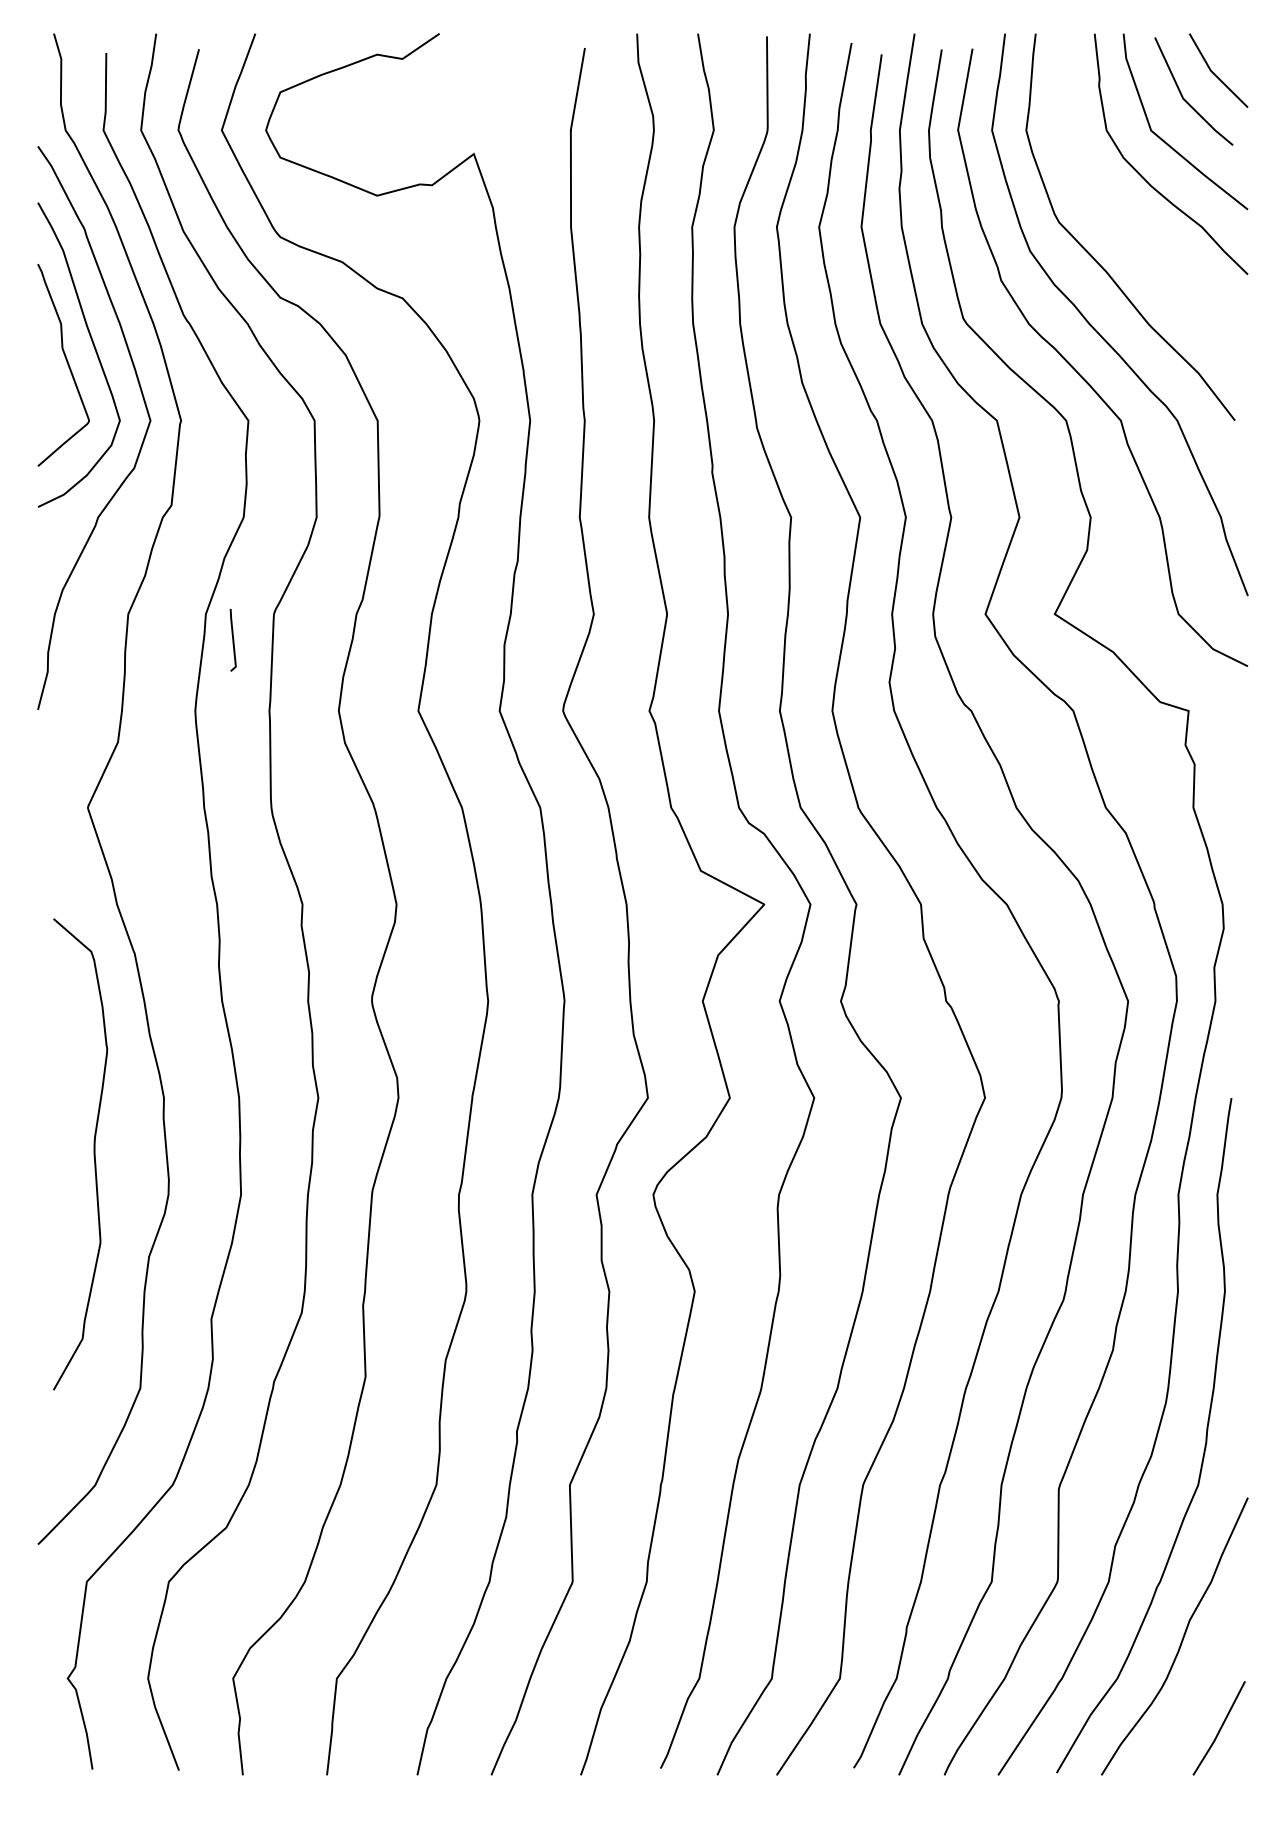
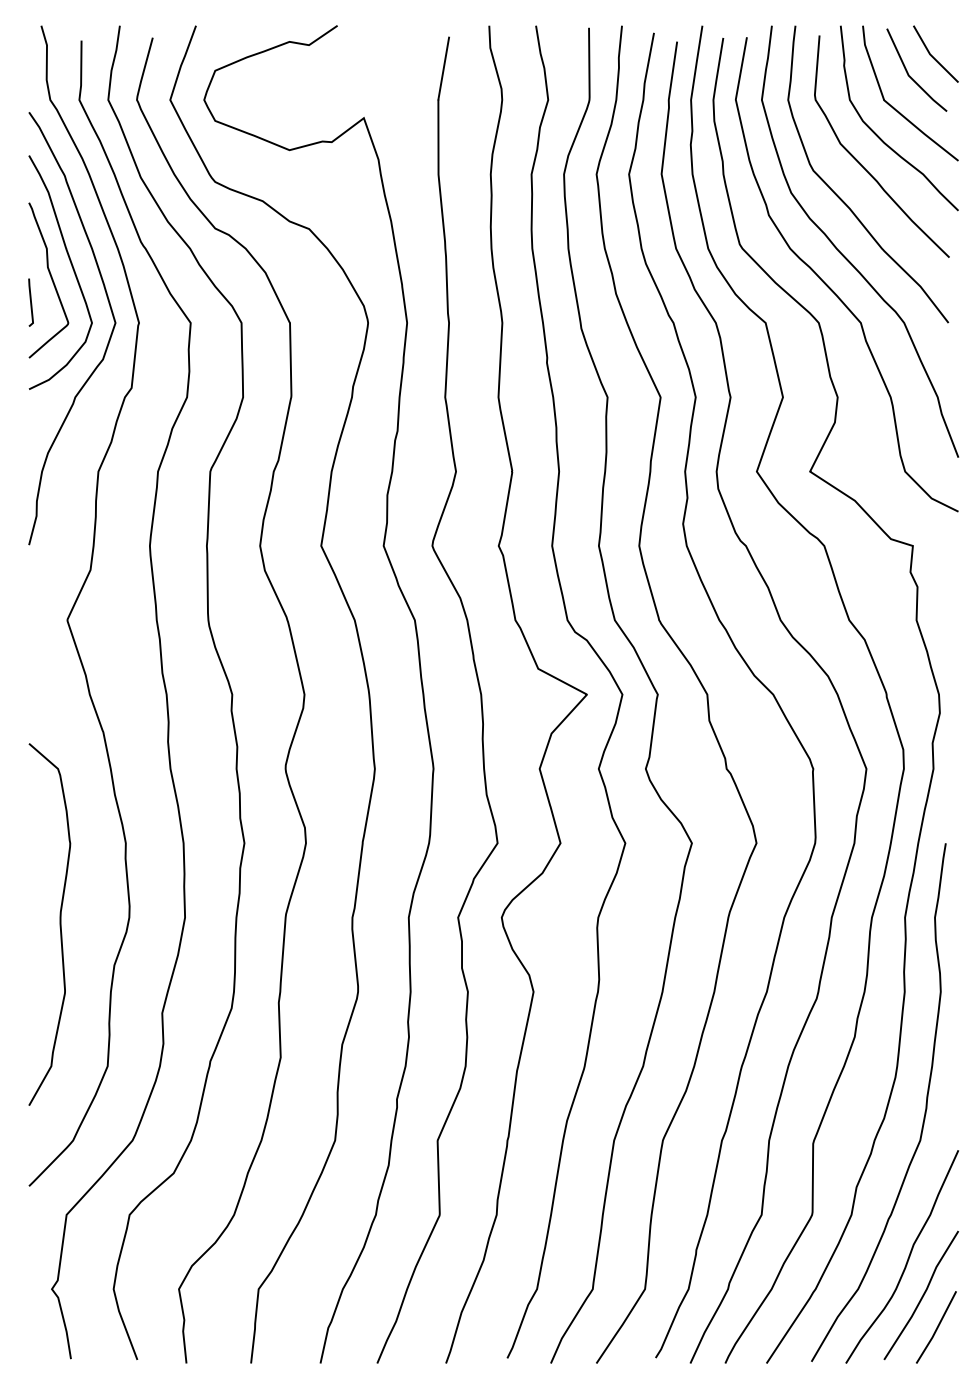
curve: (1121, 213) -> (861, 163), added
line: (232, 640) -> (30, 302), moved
curve: (93, 1154) -> (59, 924), moved
line: (1199, 1688) -> (921, 1296), added

